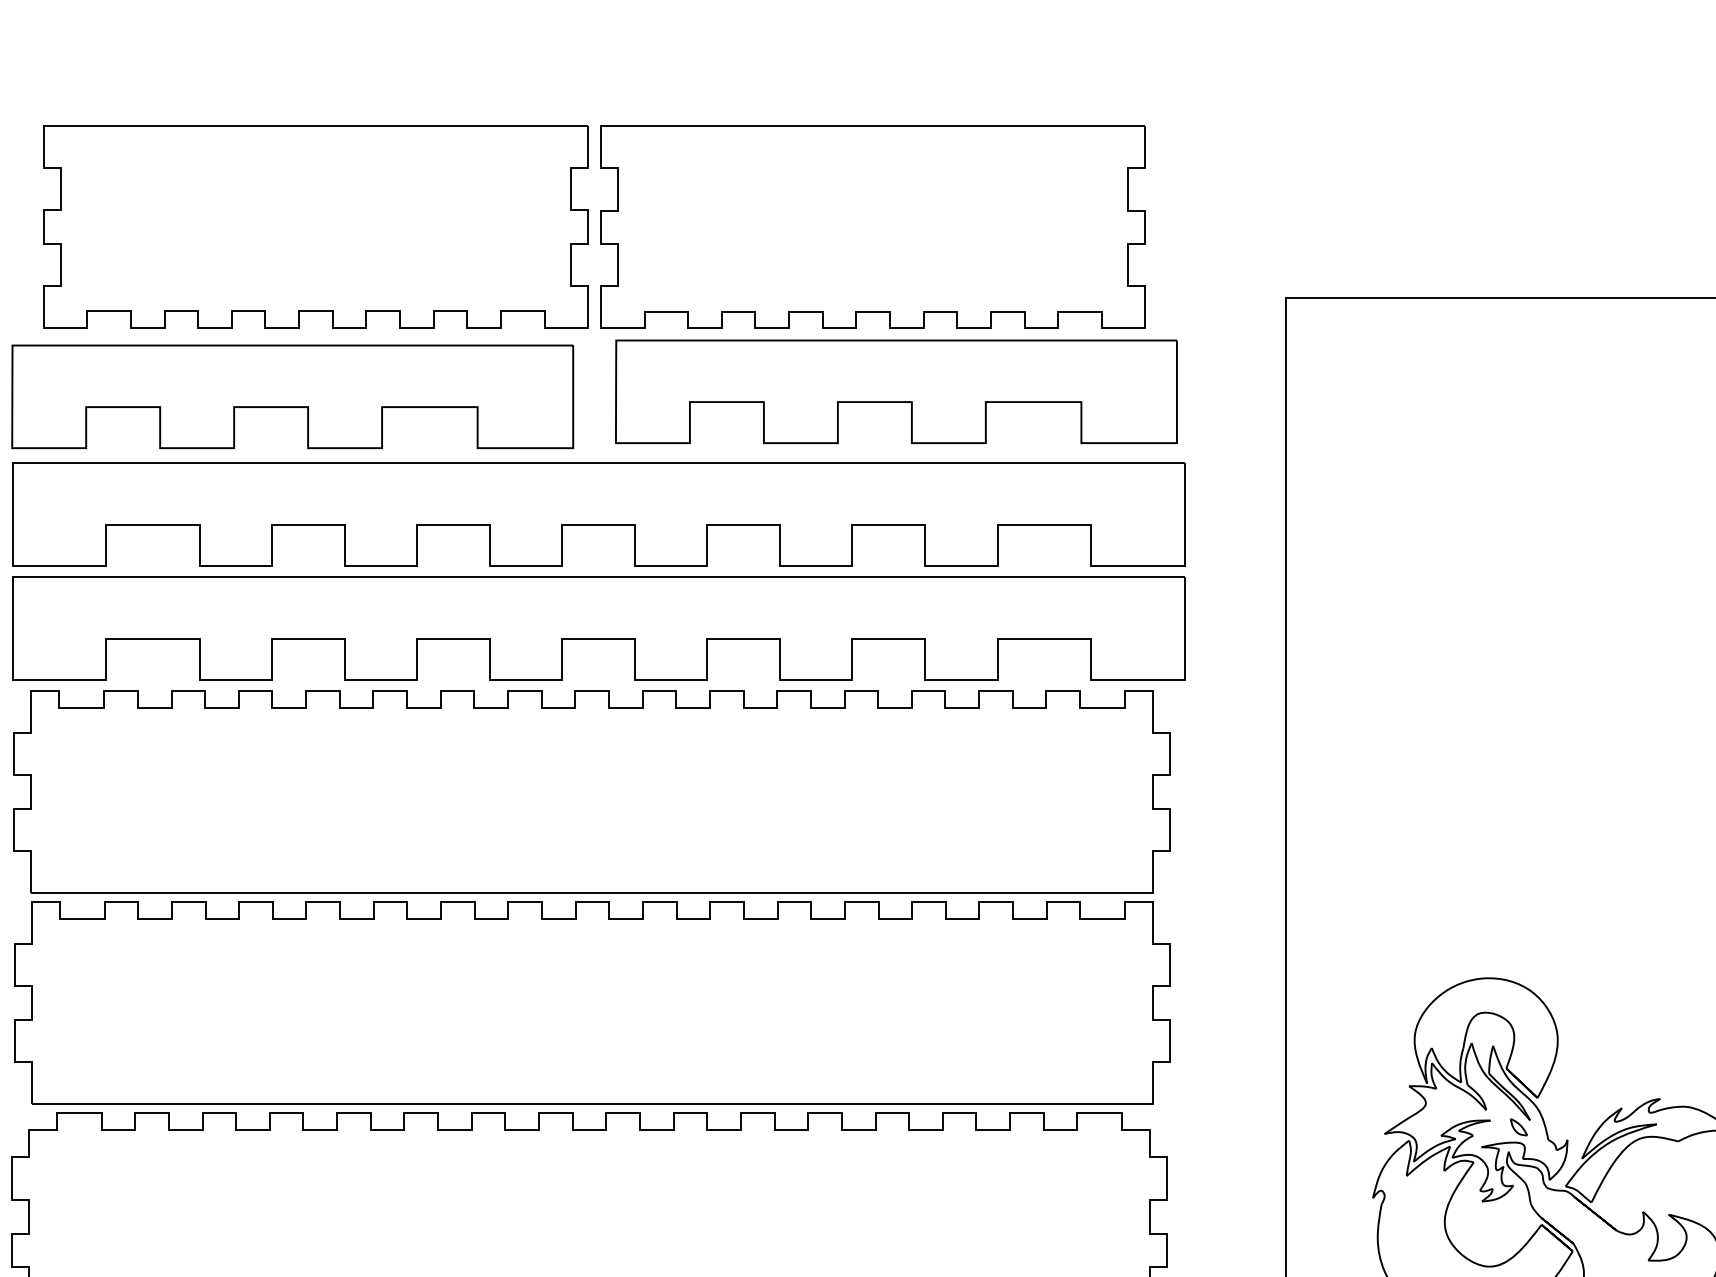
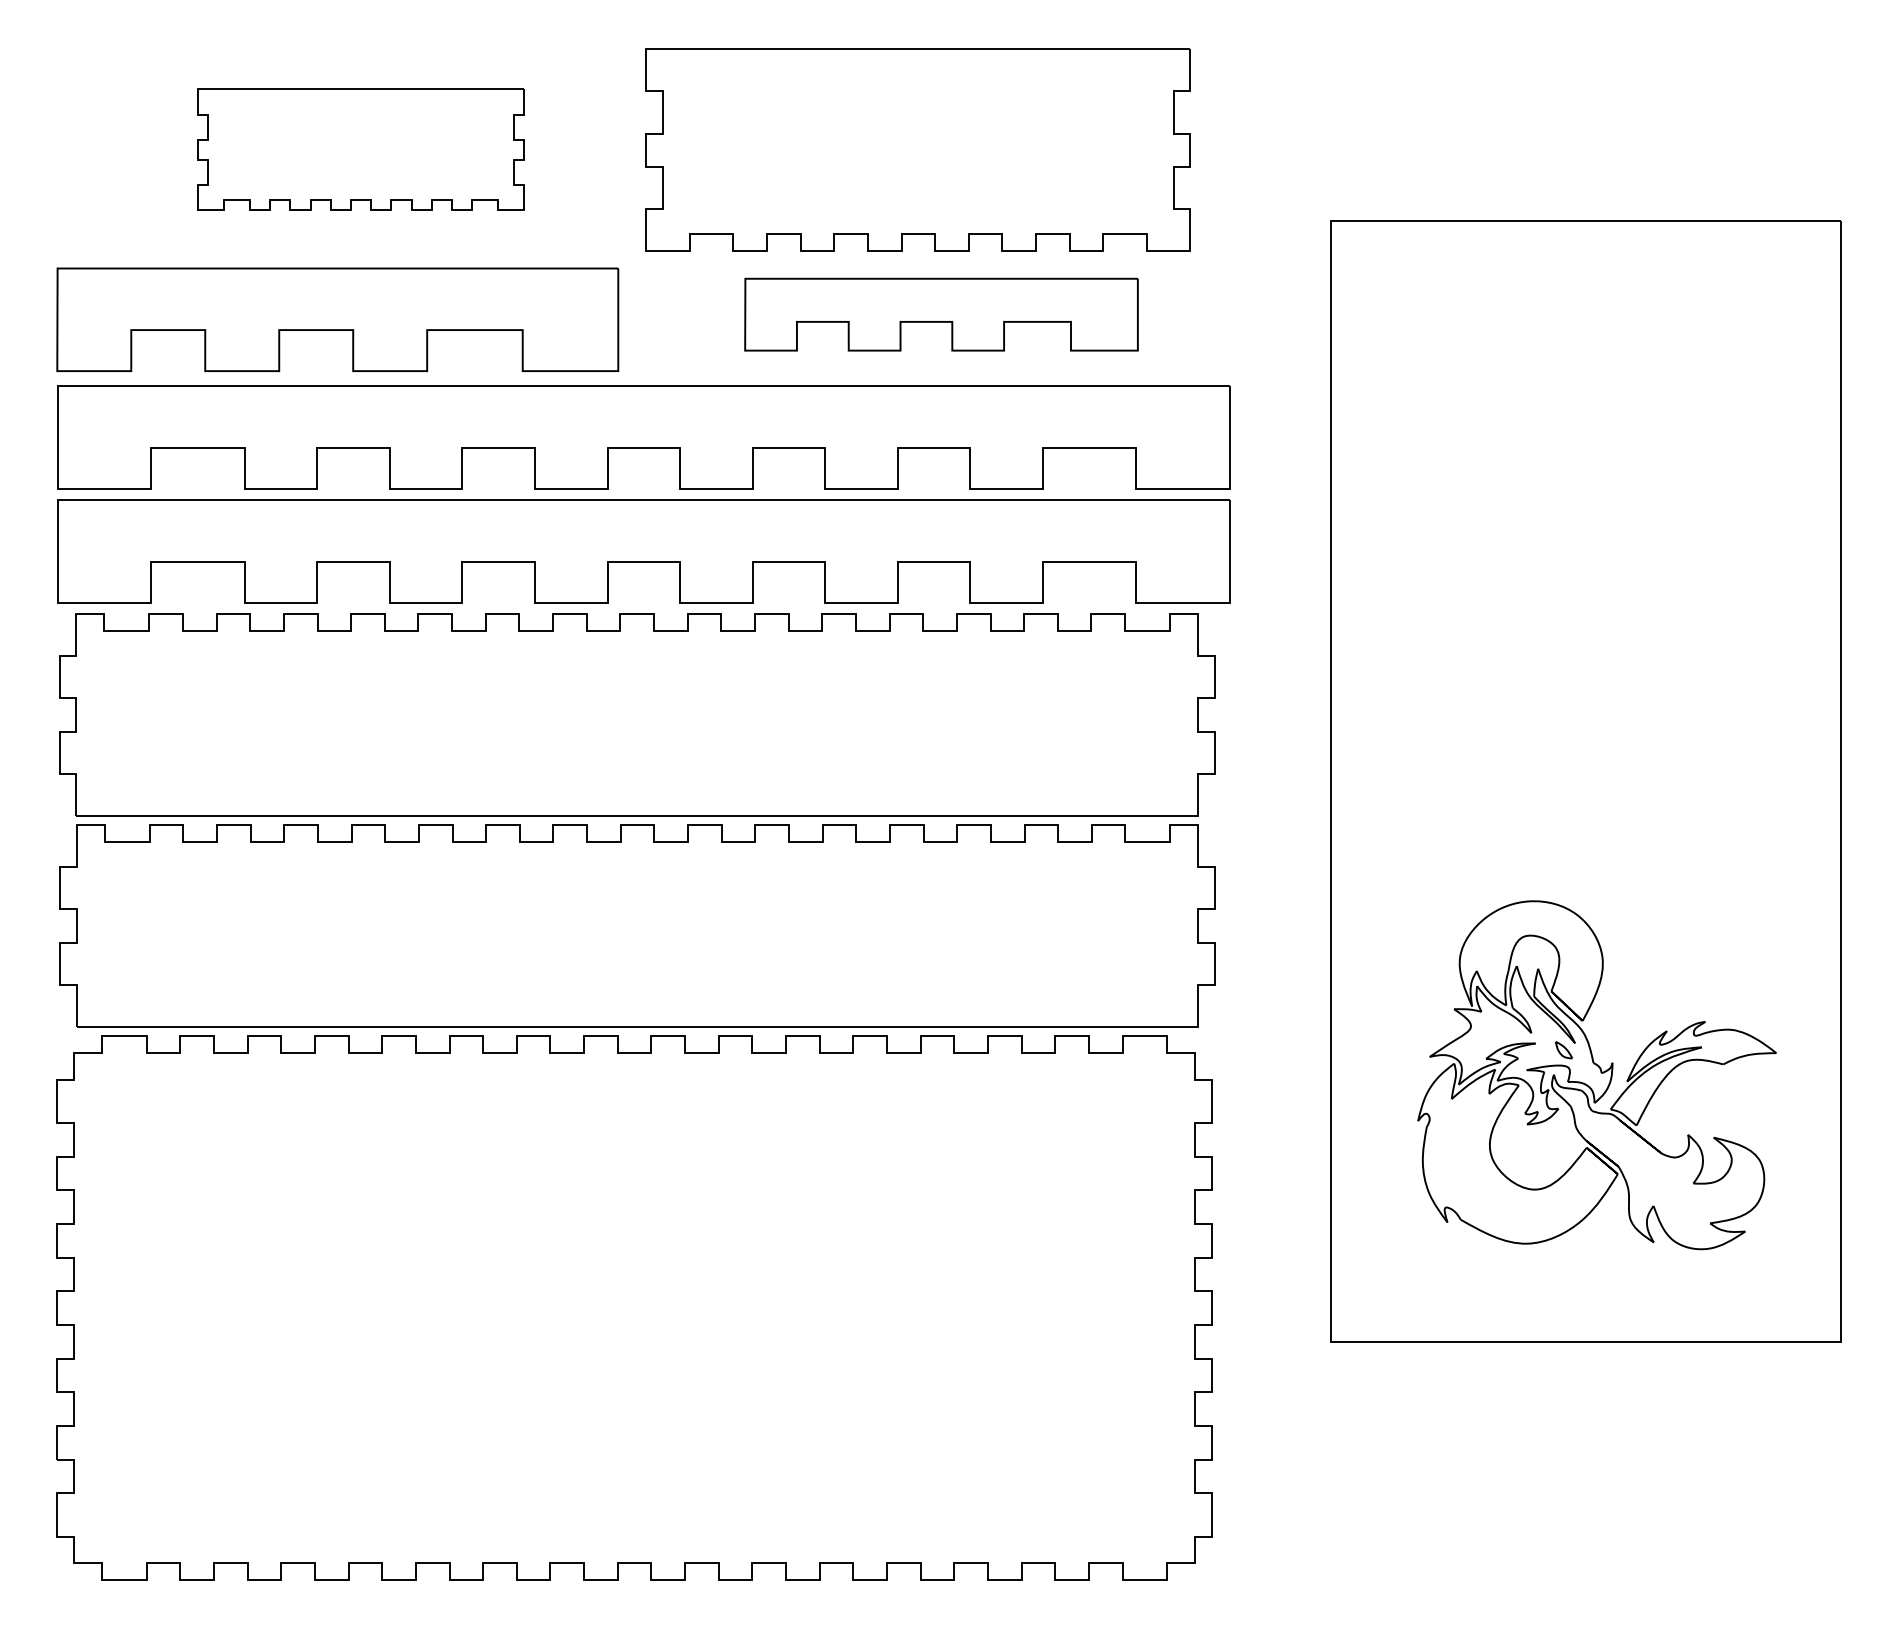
part: (315, 226) -> (360, 149), size x0.6
part: (896, 391) -> (941, 314), size x0.7

